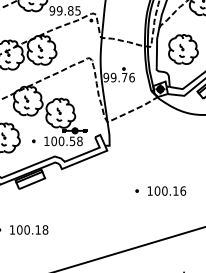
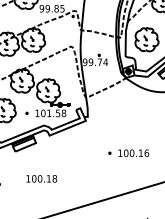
text: (132, 77) -> (106, 62), 99.76 -> 99.74
text: (61, 141) -> (49, 113), 100.58 -> 101.58
text: (29, 229) -> (42, 178), moved

